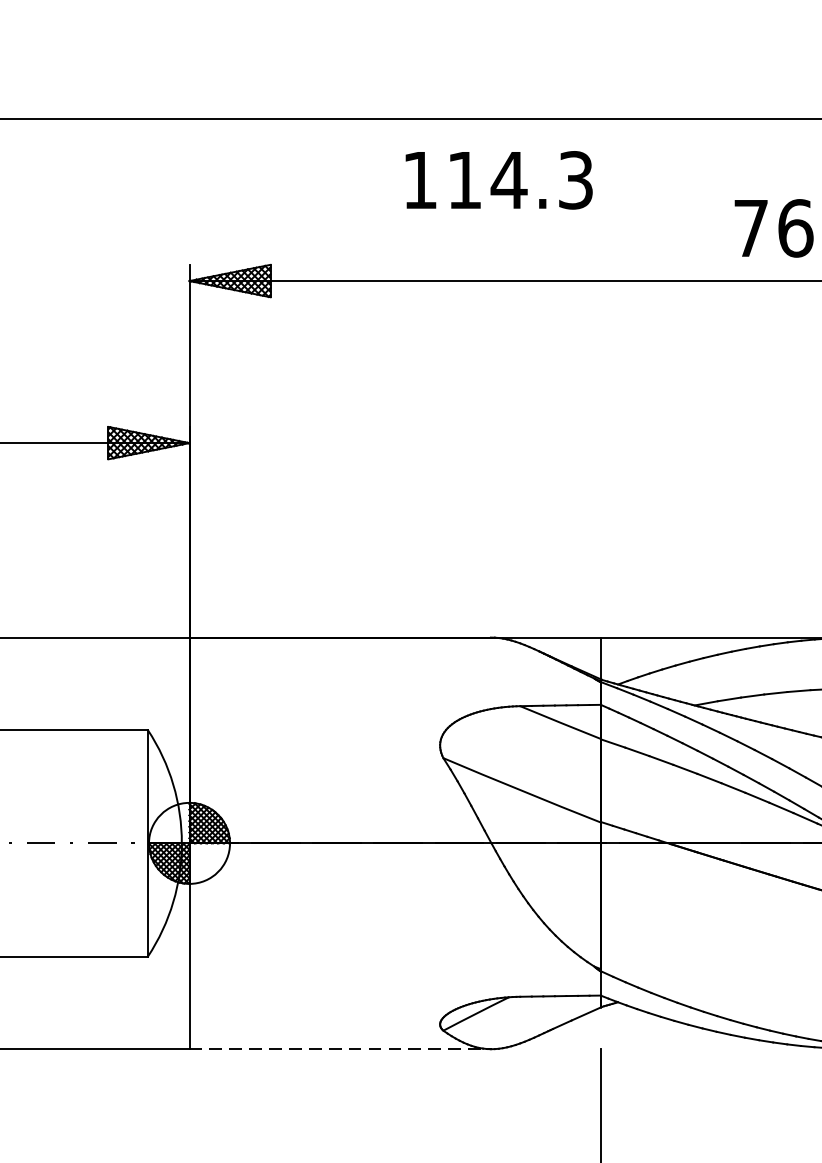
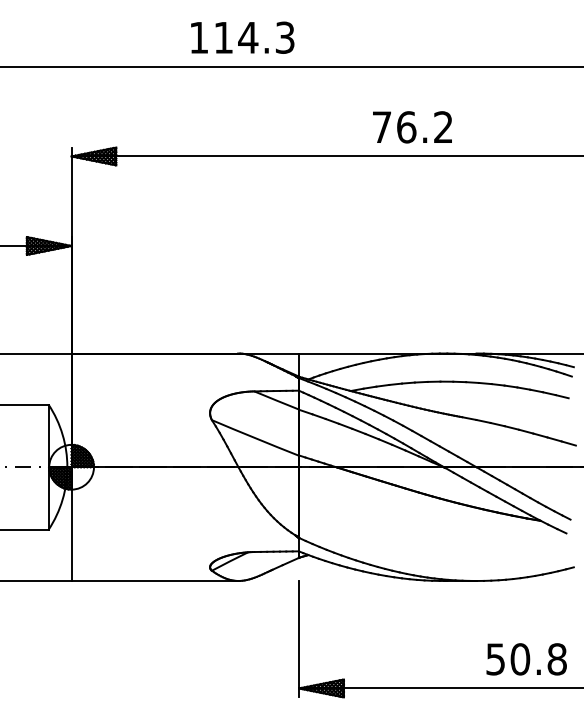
text: (498, 179) -> (242, 37), moved
line: (341, 1048) -> (155, 580), dashed -> solid

